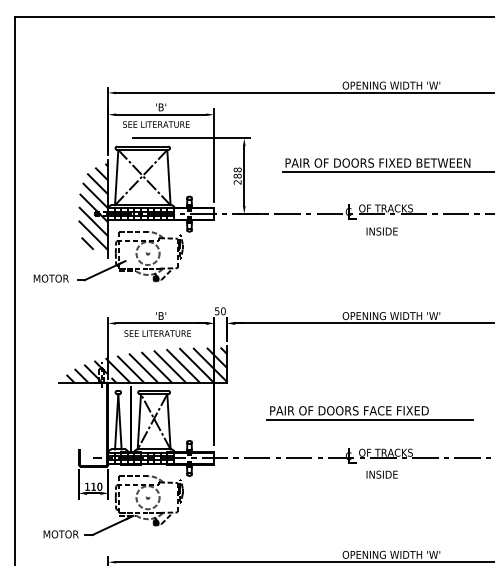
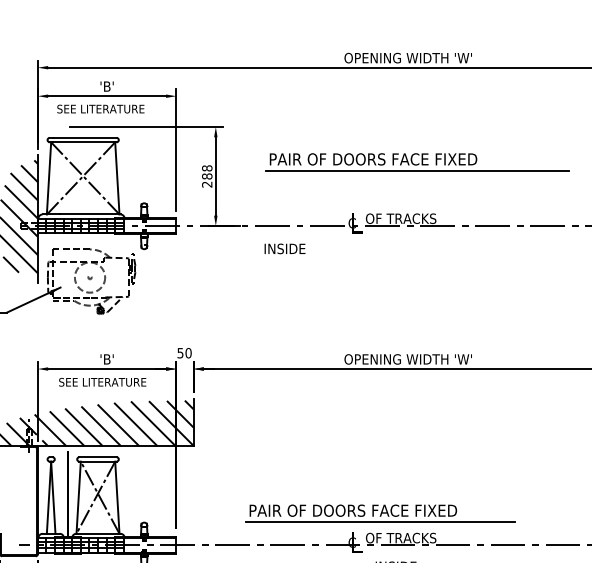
text: (427, 162) -> (455, 158), PAIR OF DOORS FIXED BETWEEN -> PAIR OF DOORS FACE FIXED
text: (381, 231) -> (284, 248), moved
part: (369, 413) -> (379, 514), moved

